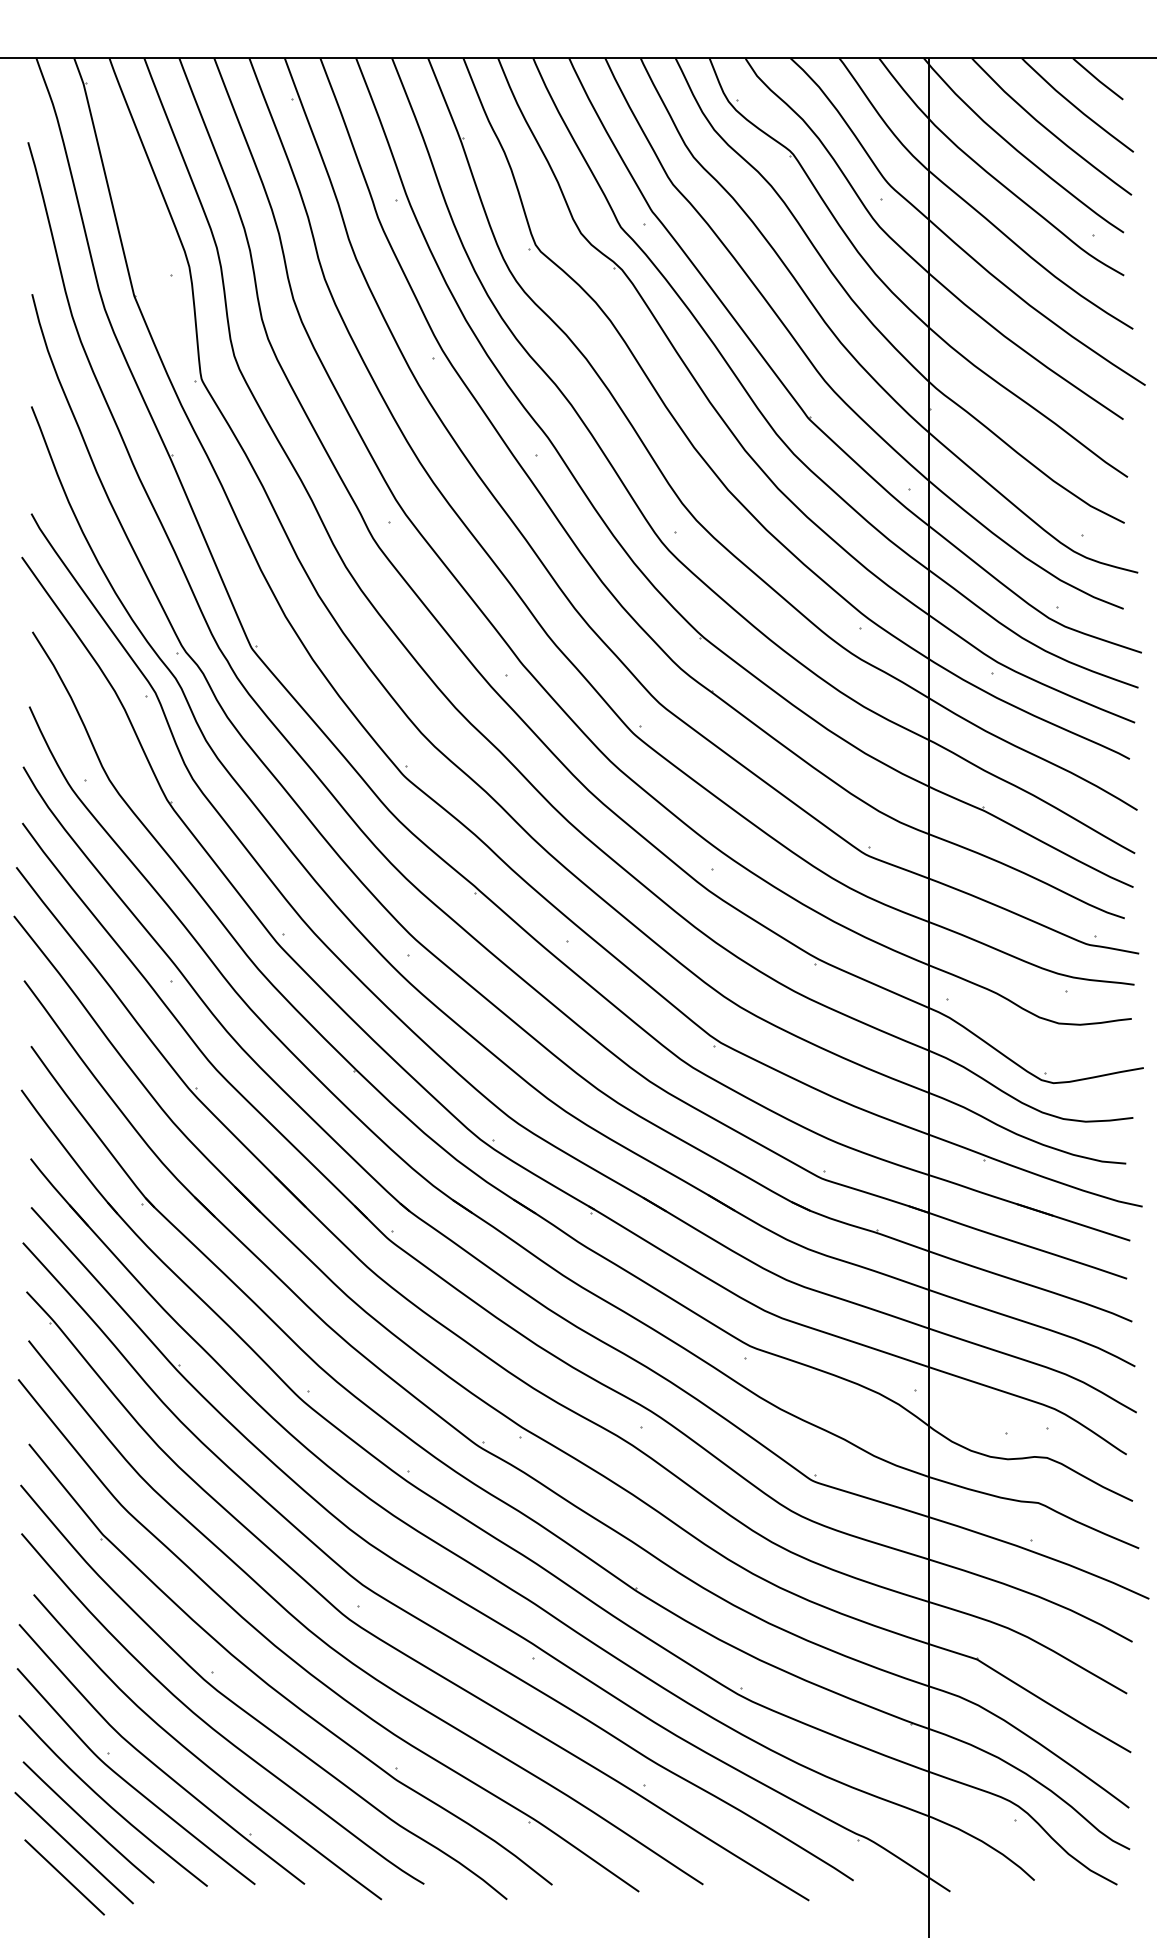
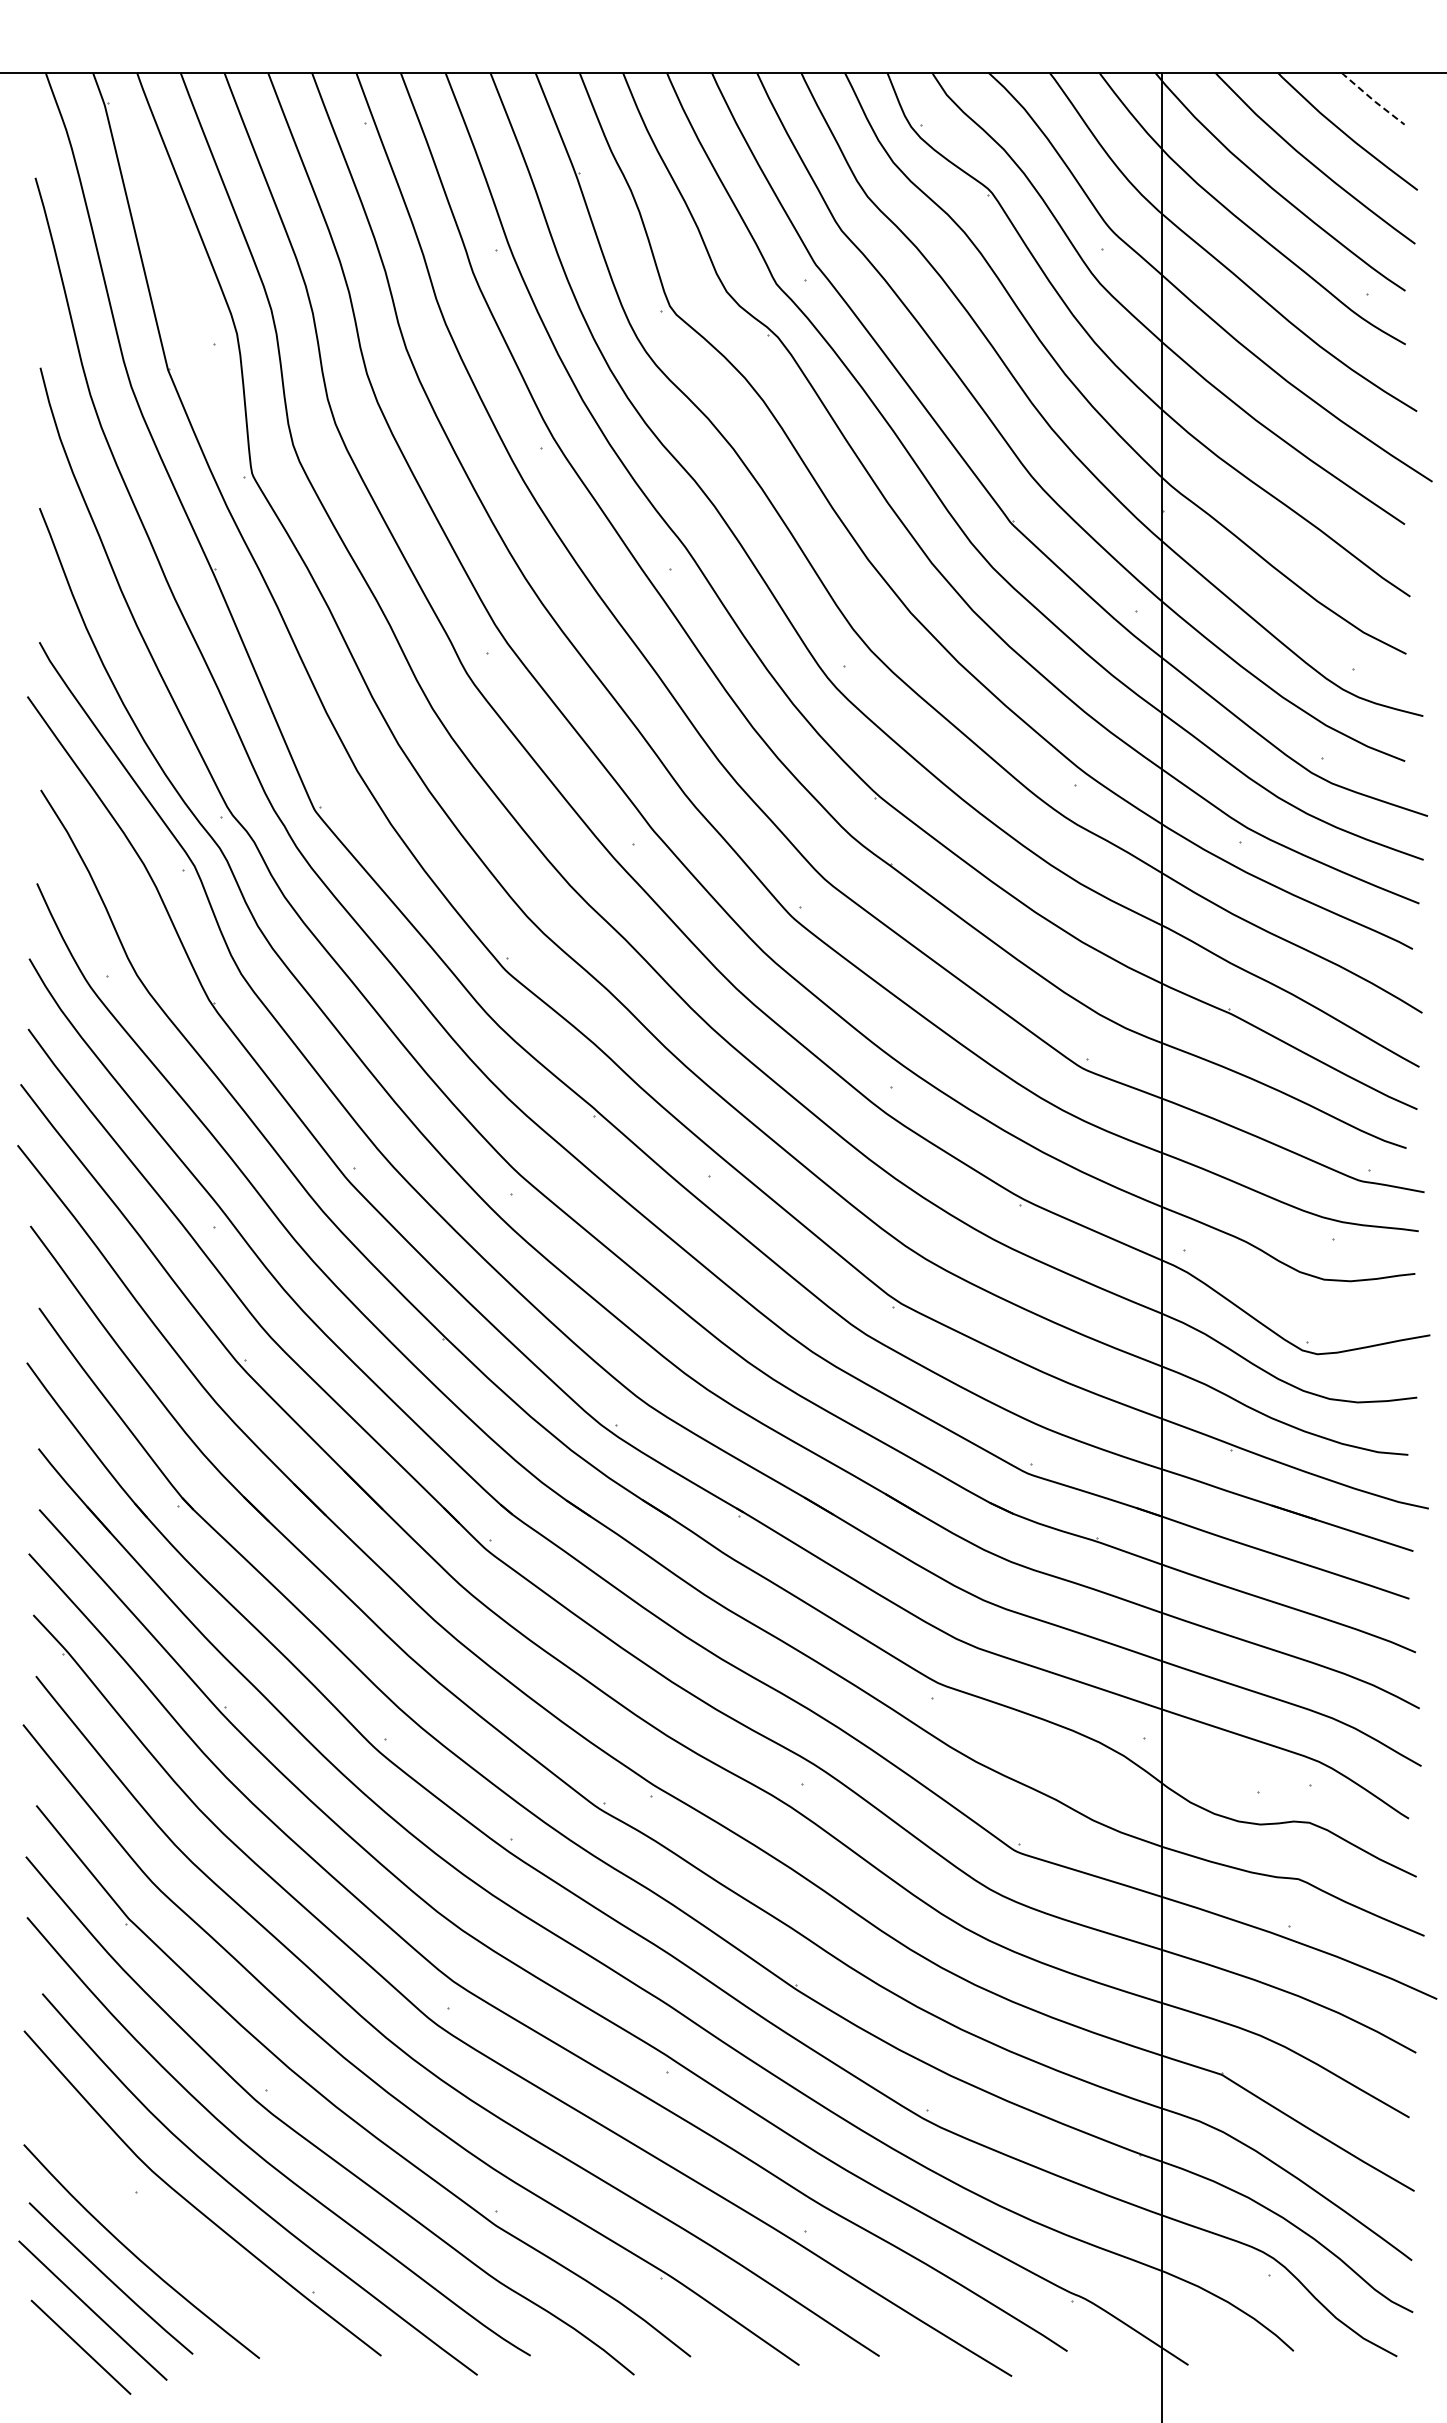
line: (1097, 79) -> (1372, 99), solid -> dashed
curve: (131, 1784) -> (164, 2231), removed

